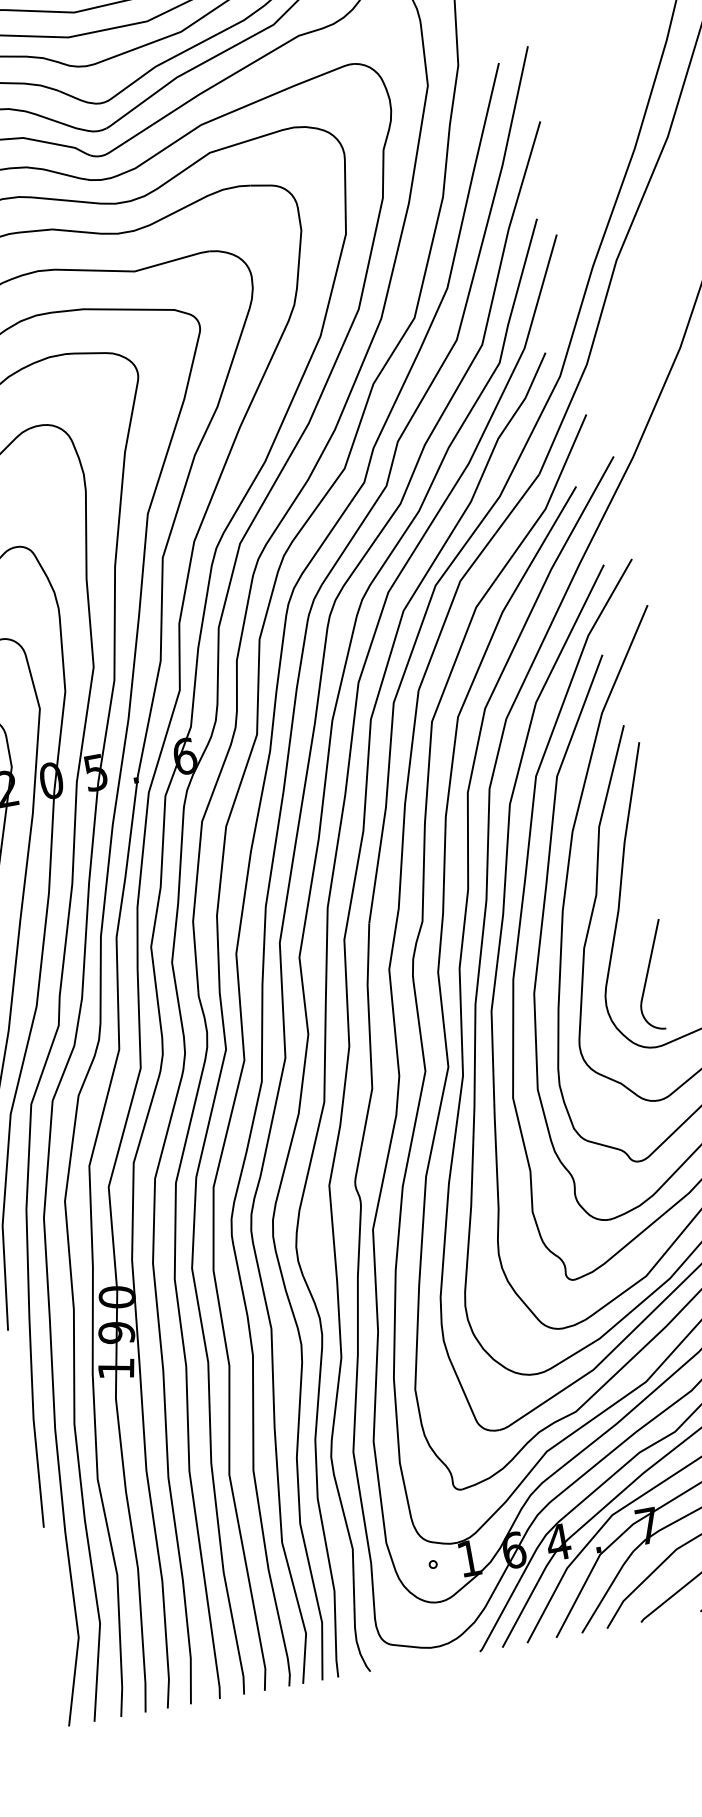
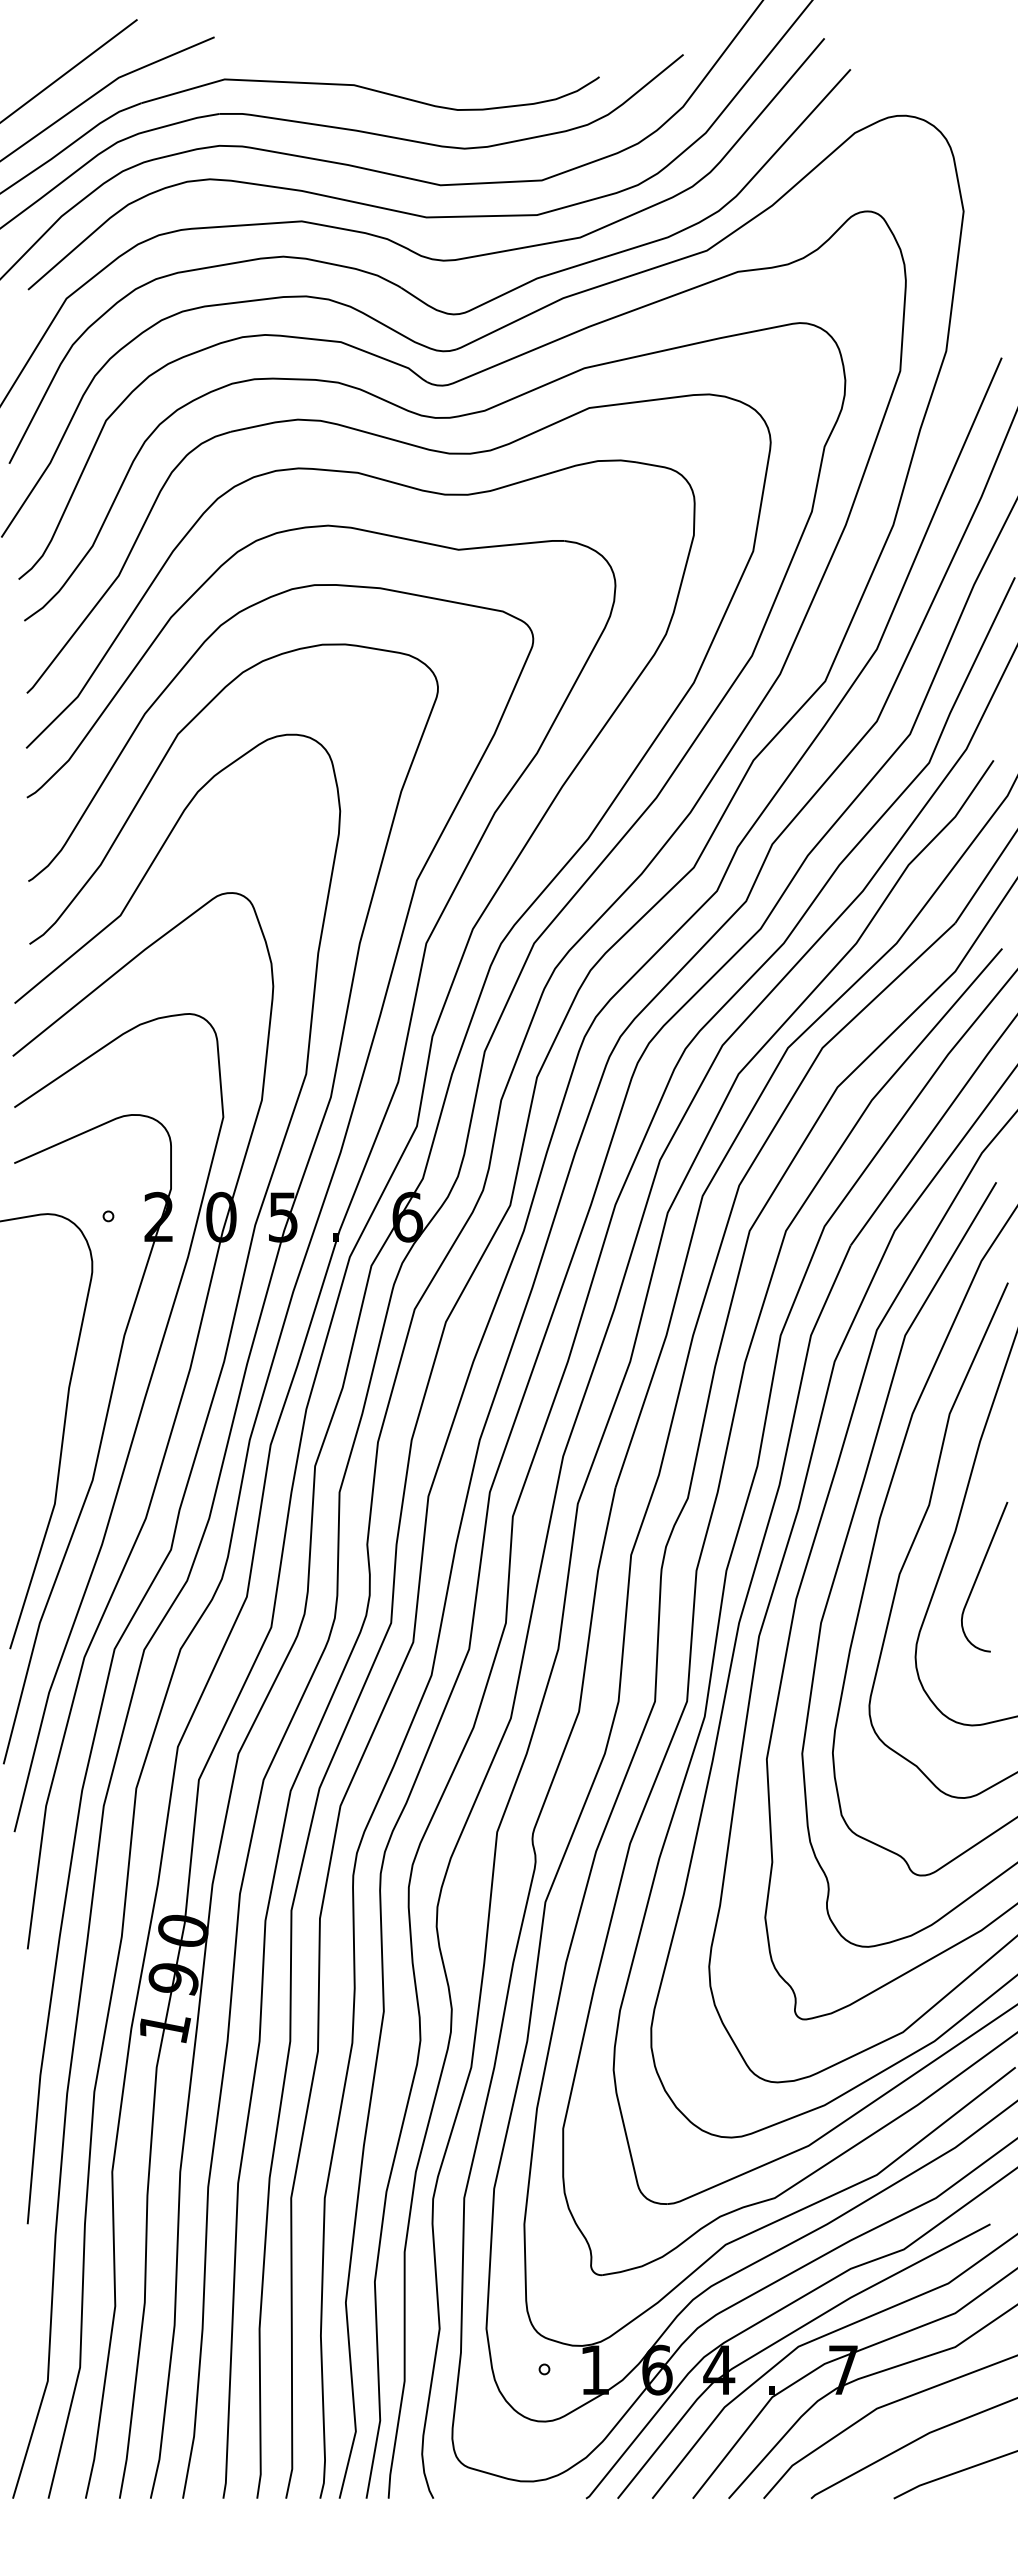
curve: (648, 974) -> (979, 1574), moved

